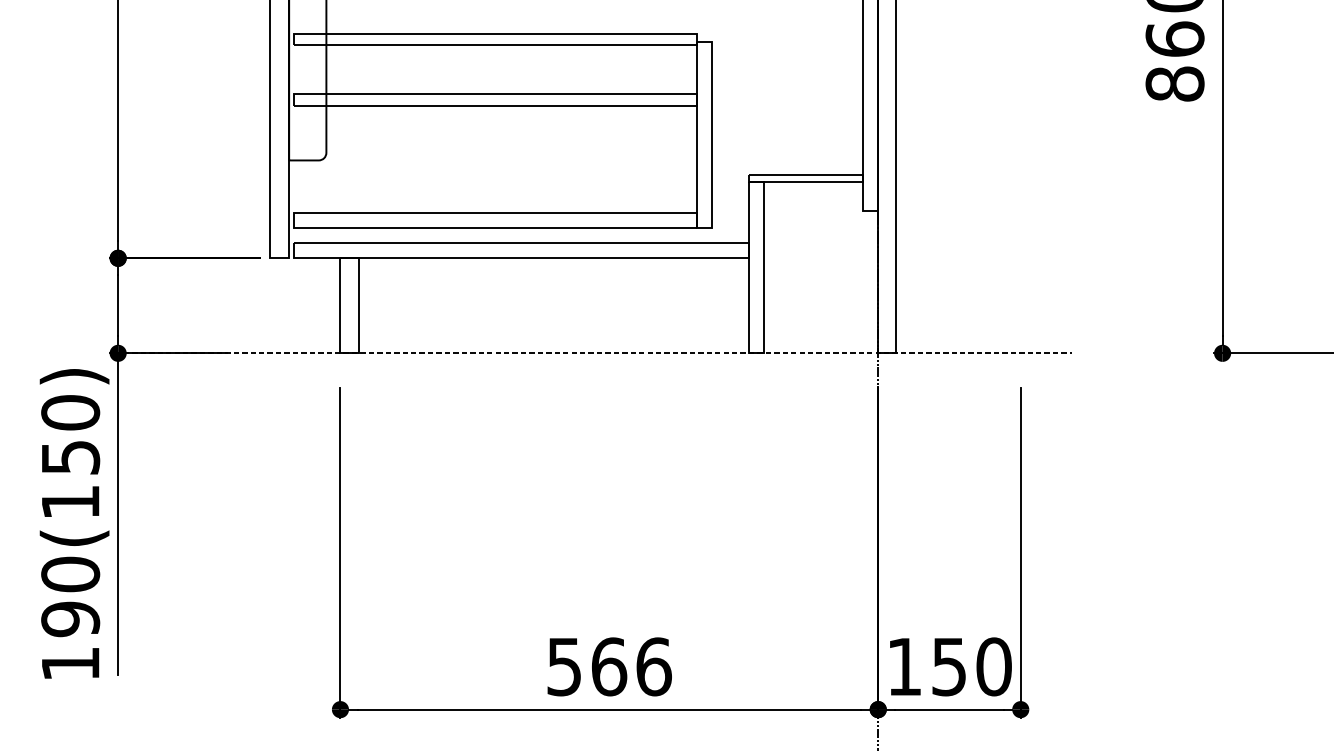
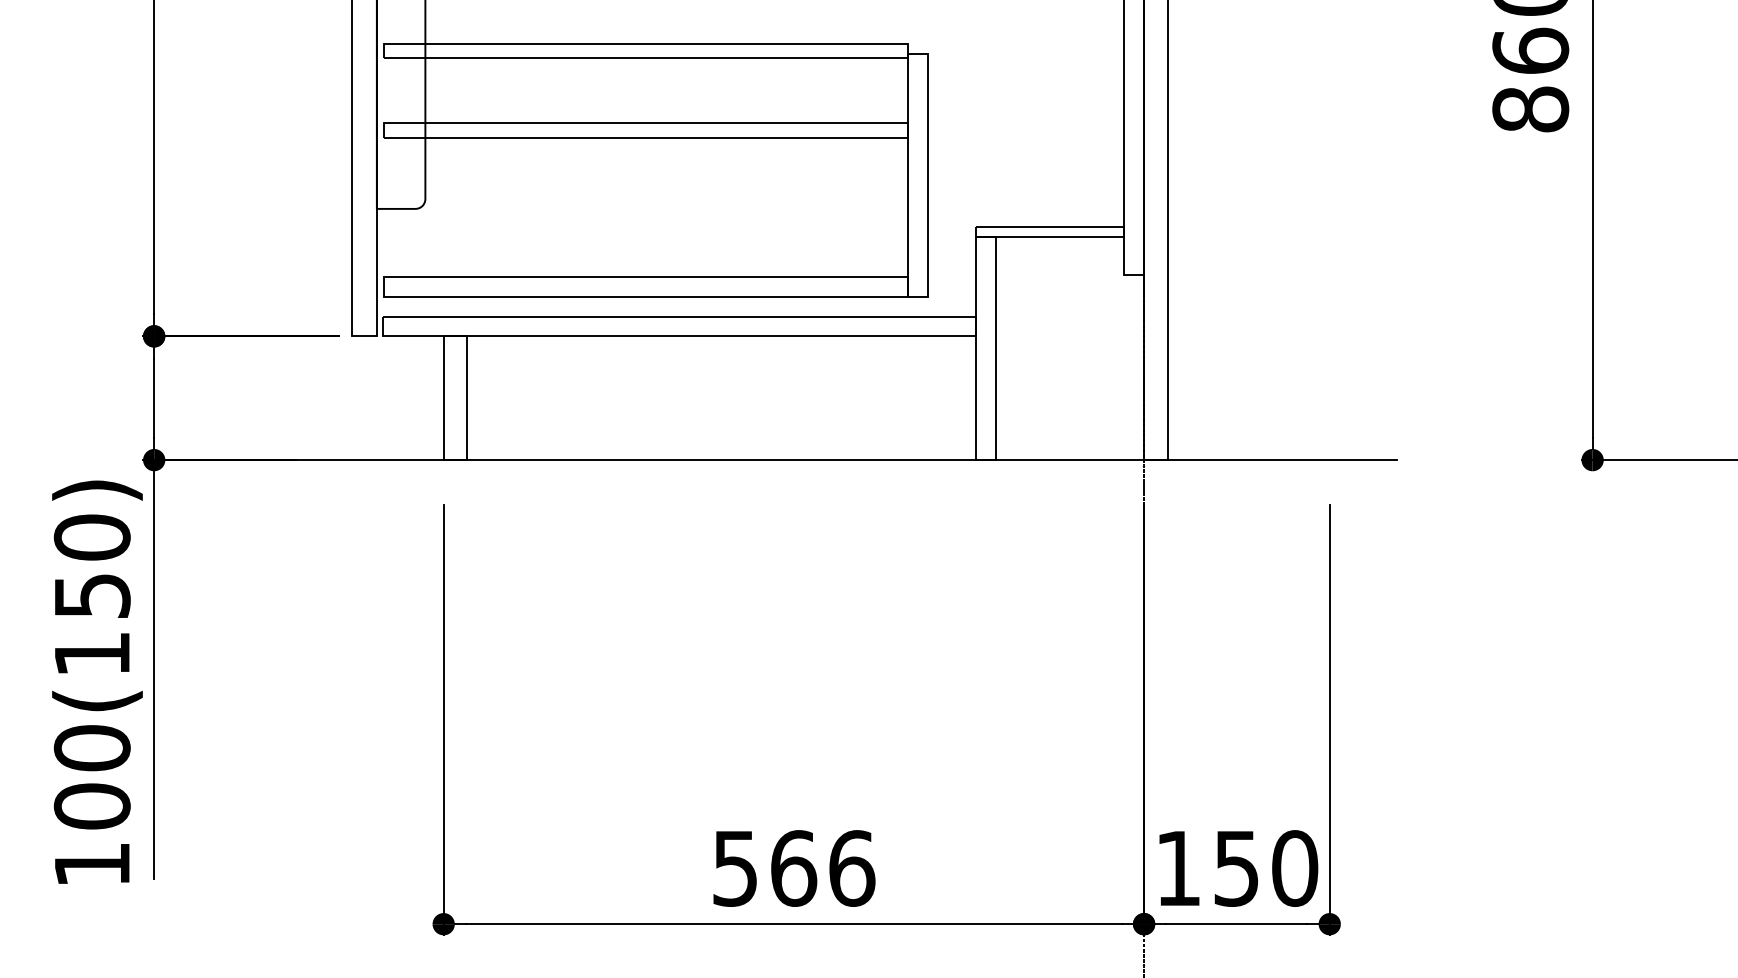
line: (598, 353) -> (779, 460), dashed -> solid
text: (70, 619) -> (92, 806), 190(150) -> 100(150)

